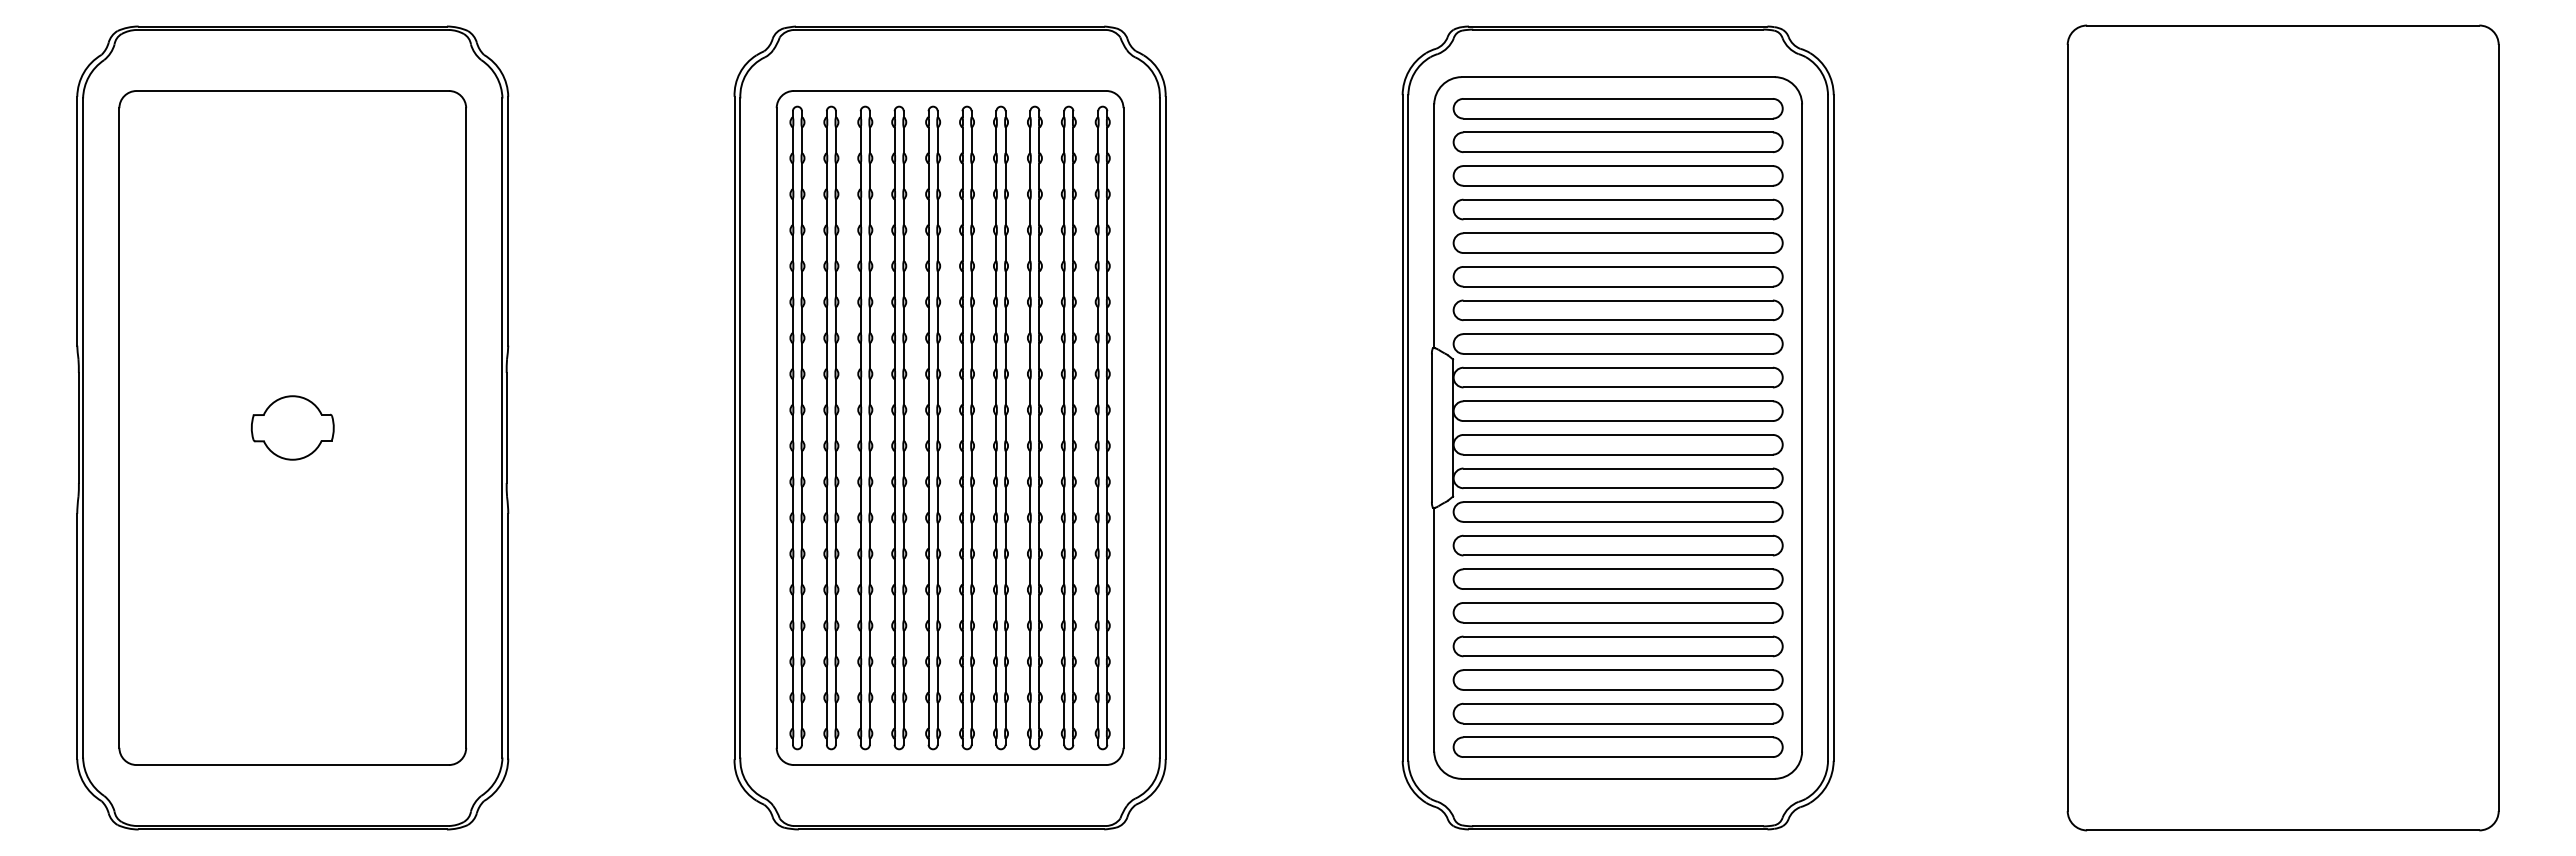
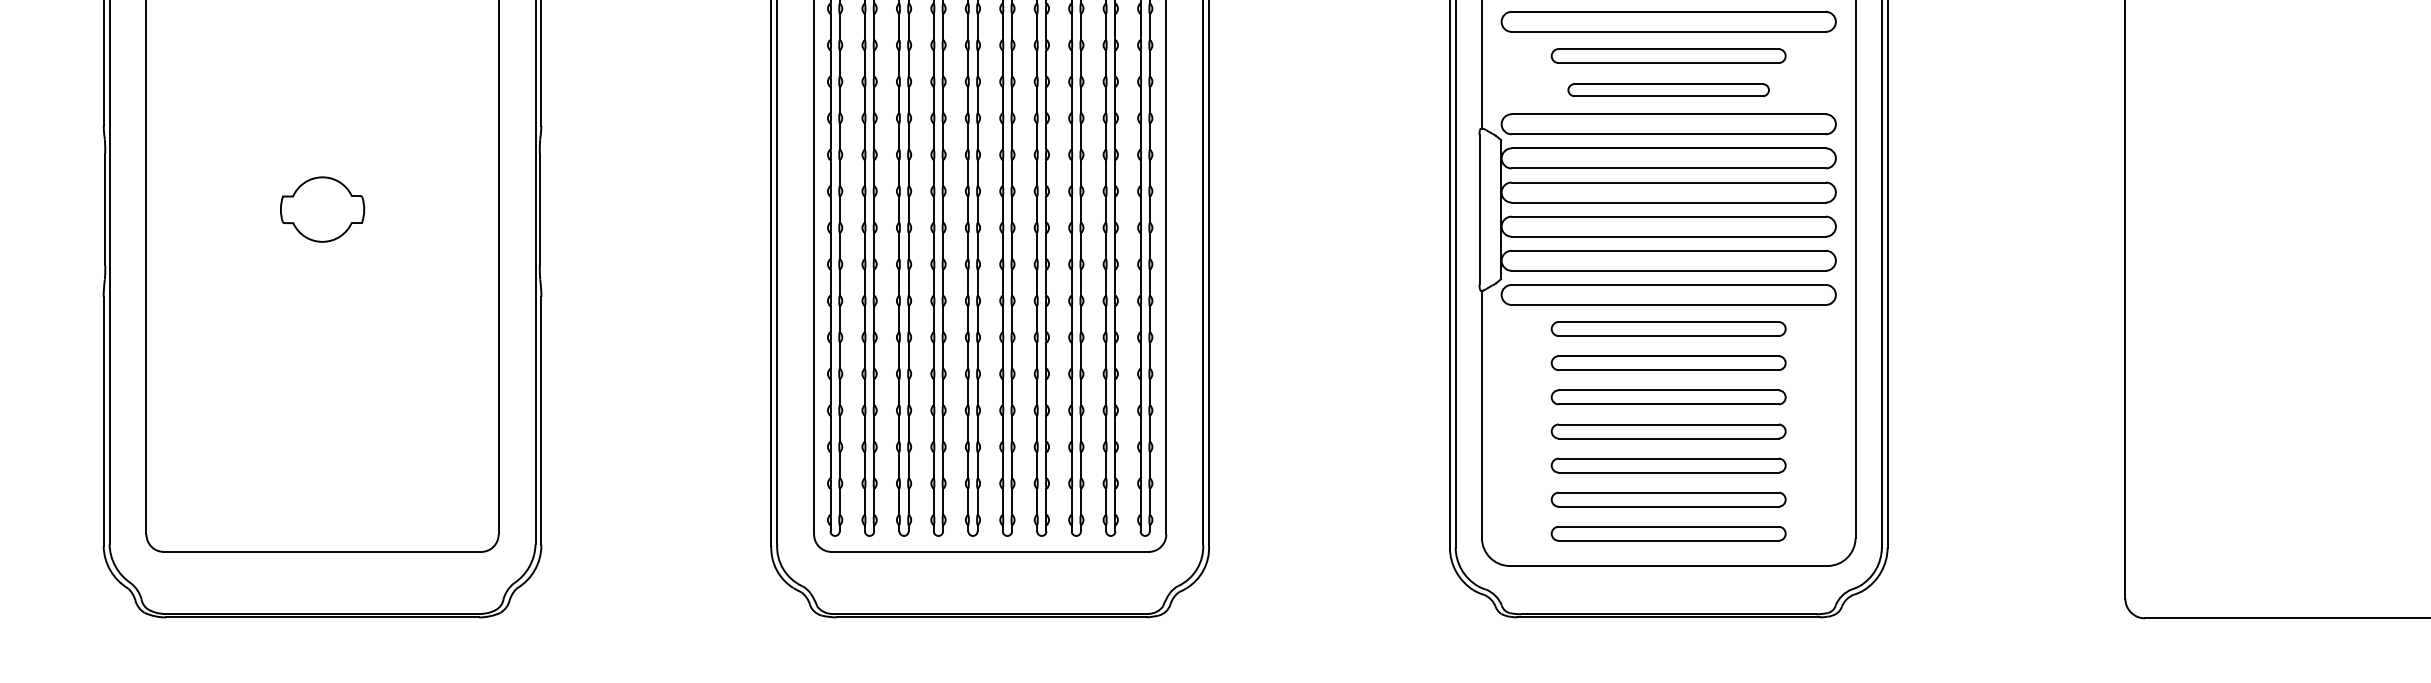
part: (1617, 276) -> (1668, 55), size x0.7
part: (1617, 310) -> (1668, 90), size x0.6
part: (1617, 545) -> (1668, 328), size x0.7
part: (1617, 578) -> (1668, 362), size x0.7
part: (1617, 612) -> (1668, 397), size x0.7
part: (1617, 646) -> (1668, 431), size x0.7
part: (1617, 679) -> (1668, 465), size x0.7
part: (1617, 713) -> (1668, 499), size x0.7
part: (1617, 746) -> (1668, 533), size x0.7

